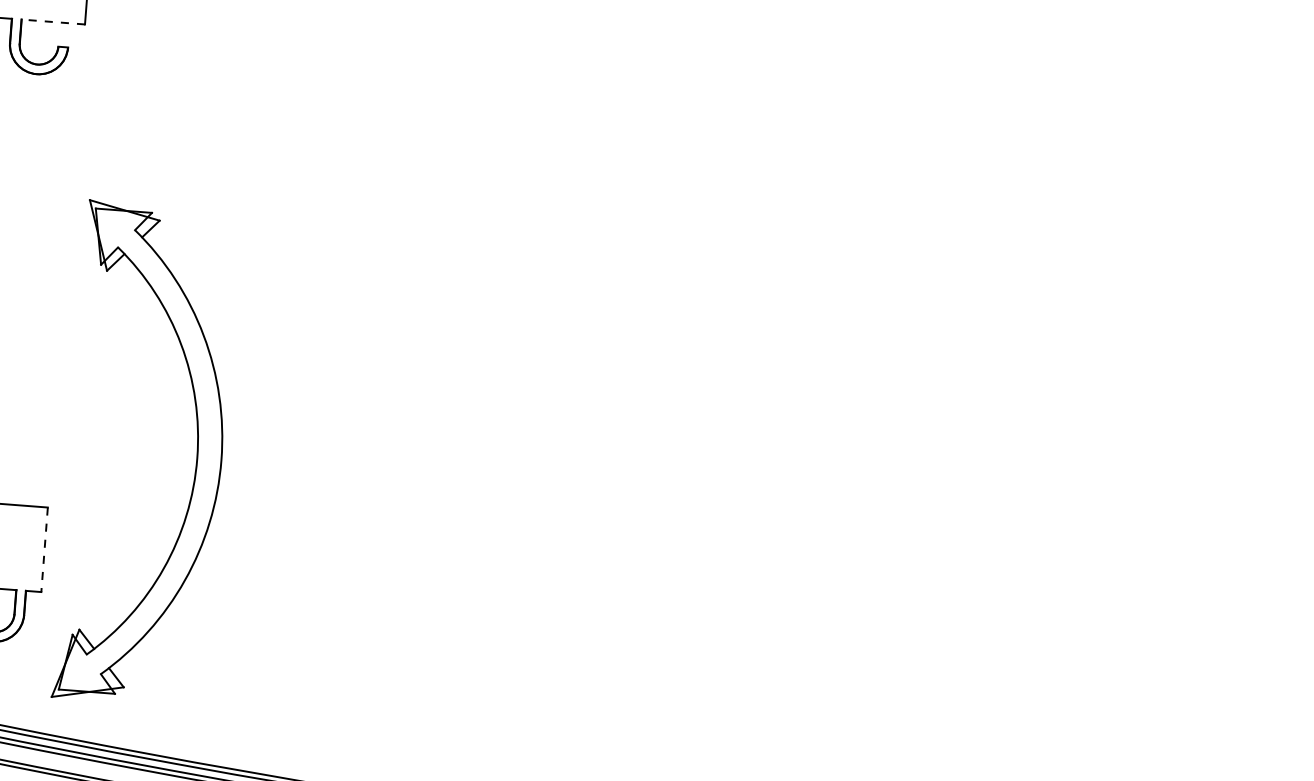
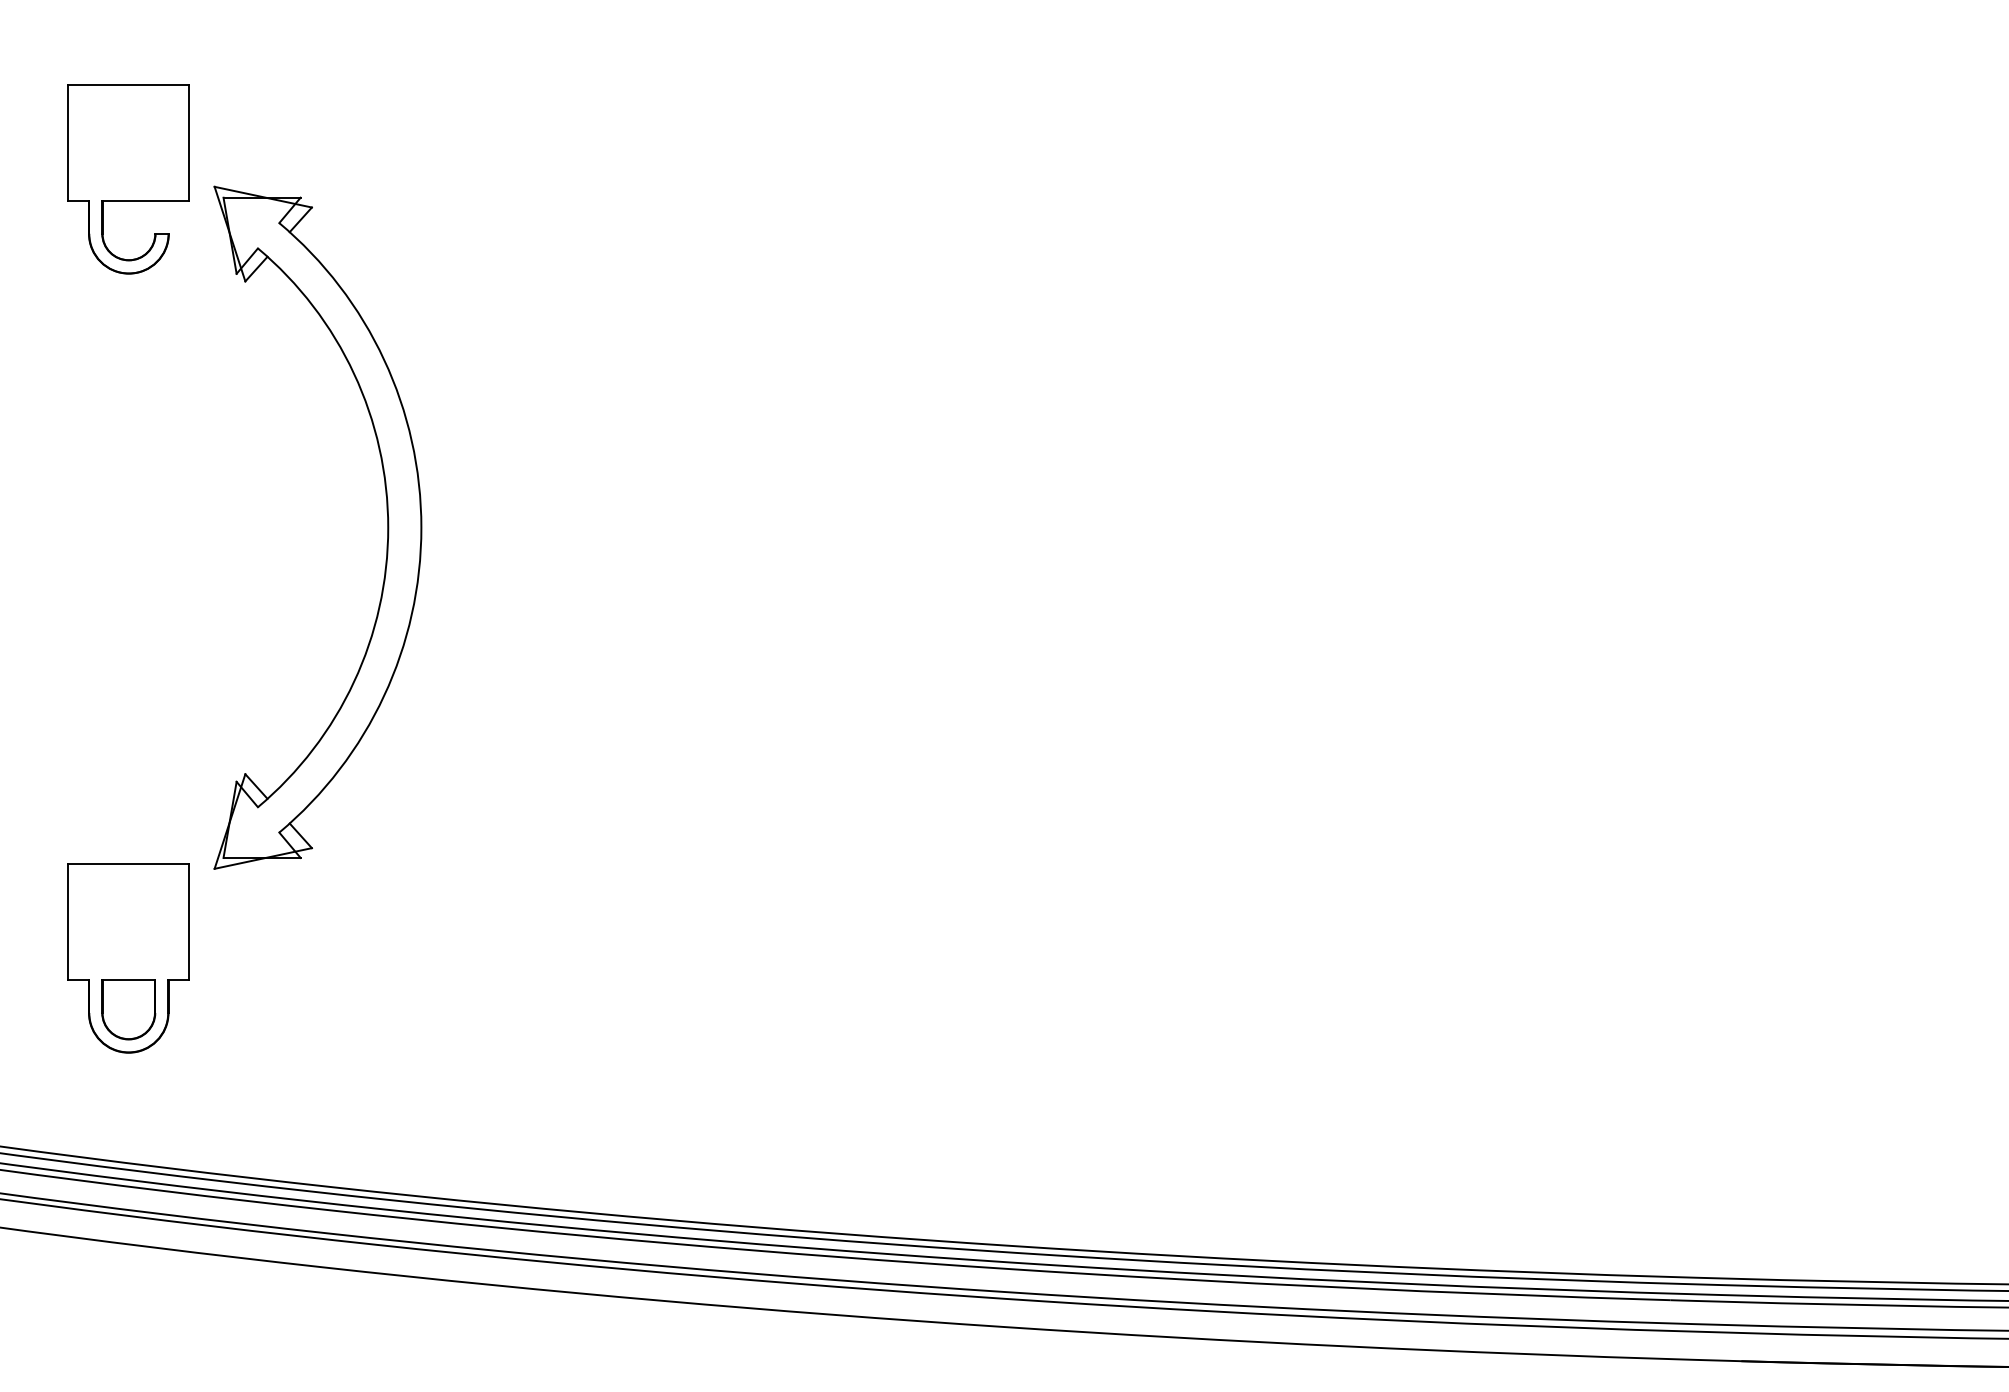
line: (53, 21) -> (145, 200), dashed -> solid
part: (196, 457) -> (387, 527), moved
line: (44, 550) -> (189, 922), dashed -> solid

